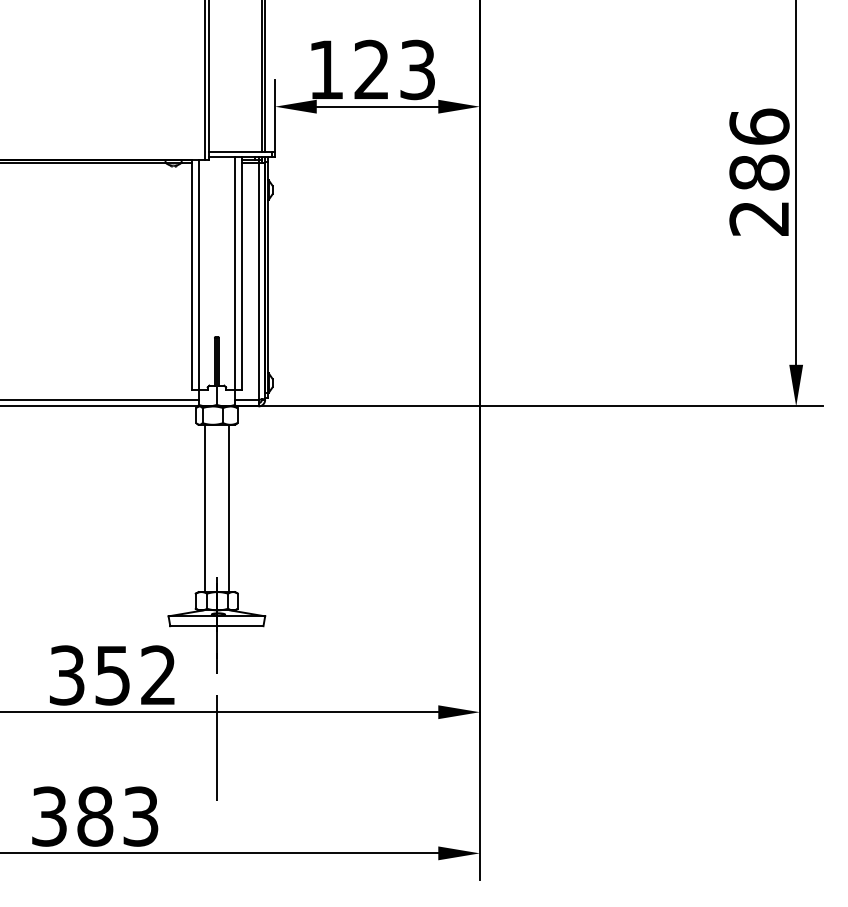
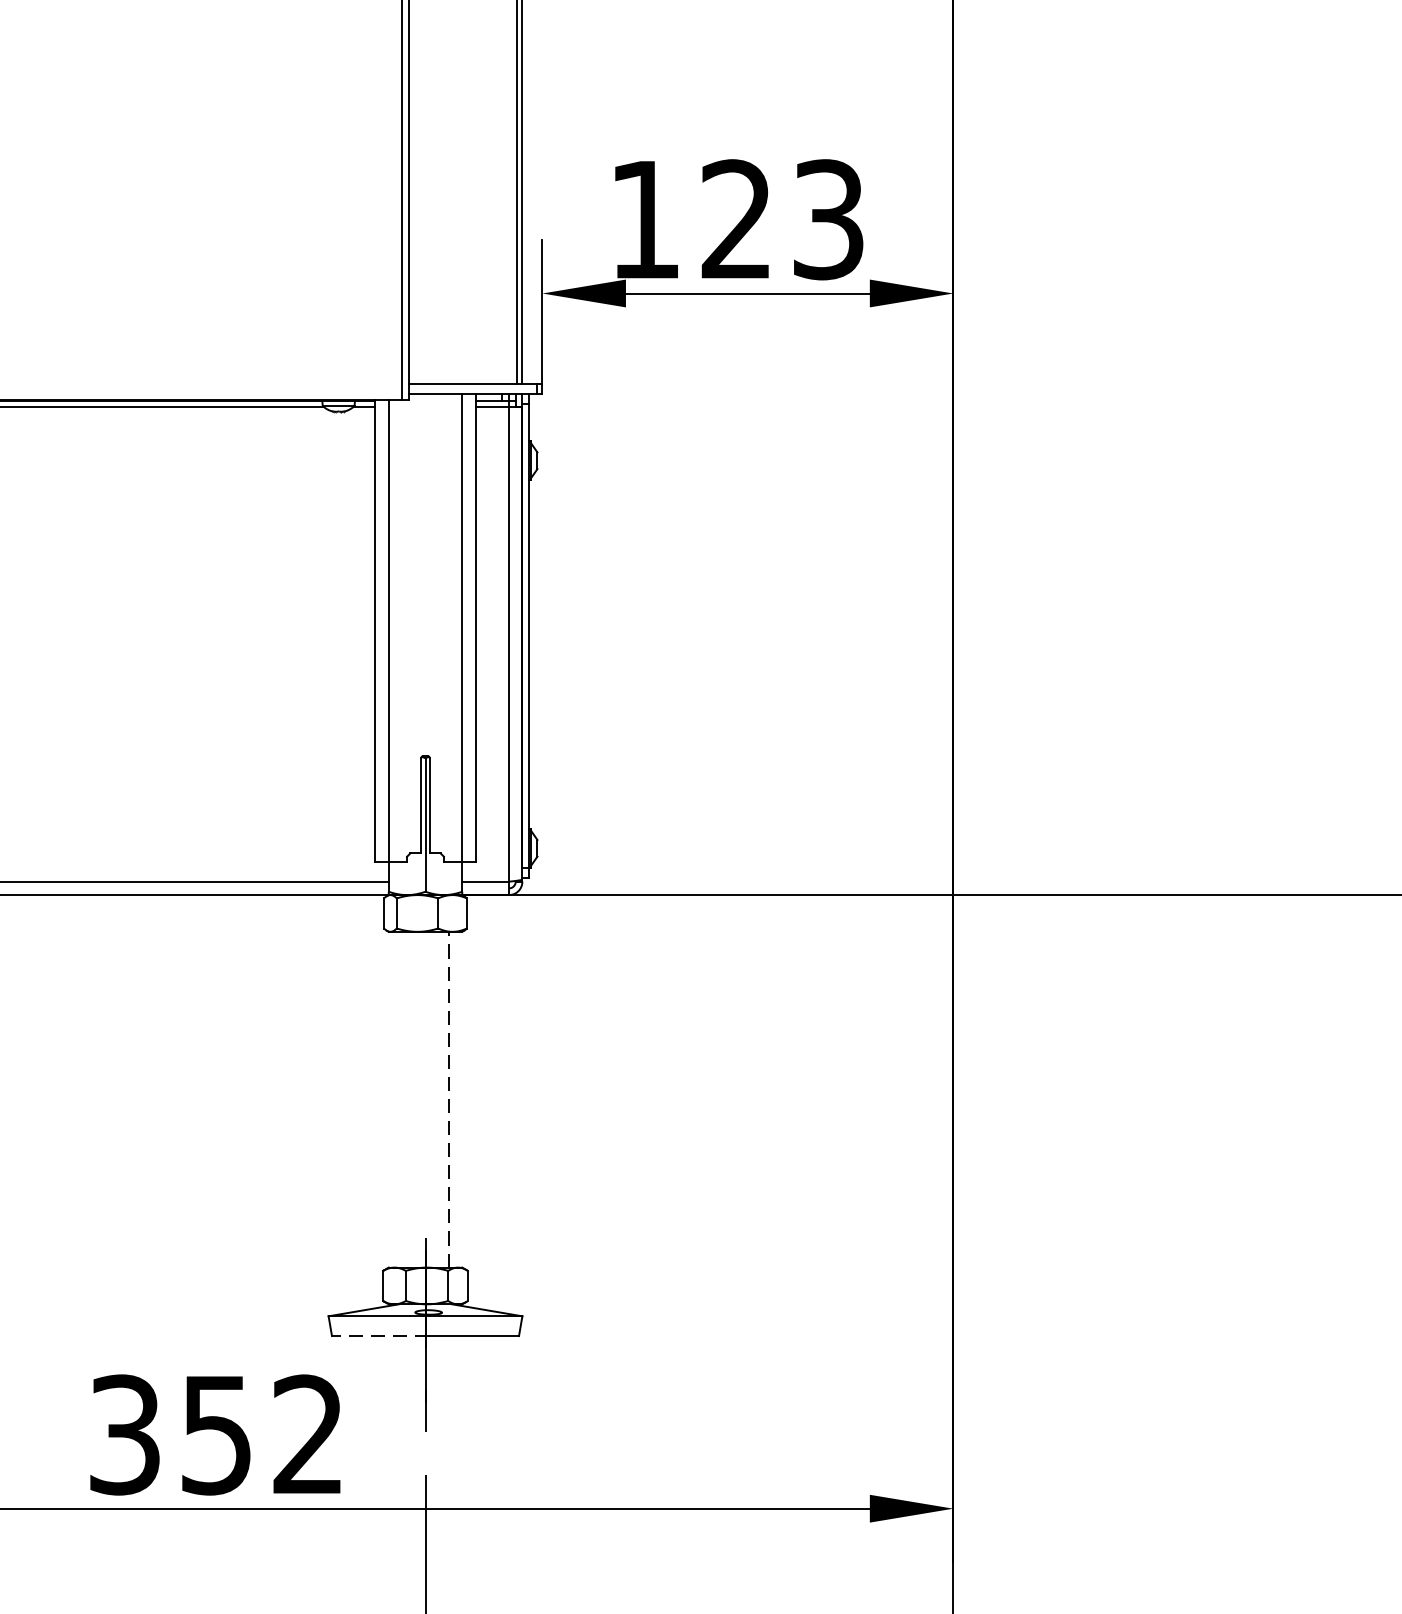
line: (205, 508) -> (402, 1099), removed
line: (228, 508) -> (448, 1099), solid -> dashed
line: (194, 626) -> (380, 1336), solid -> dashed

